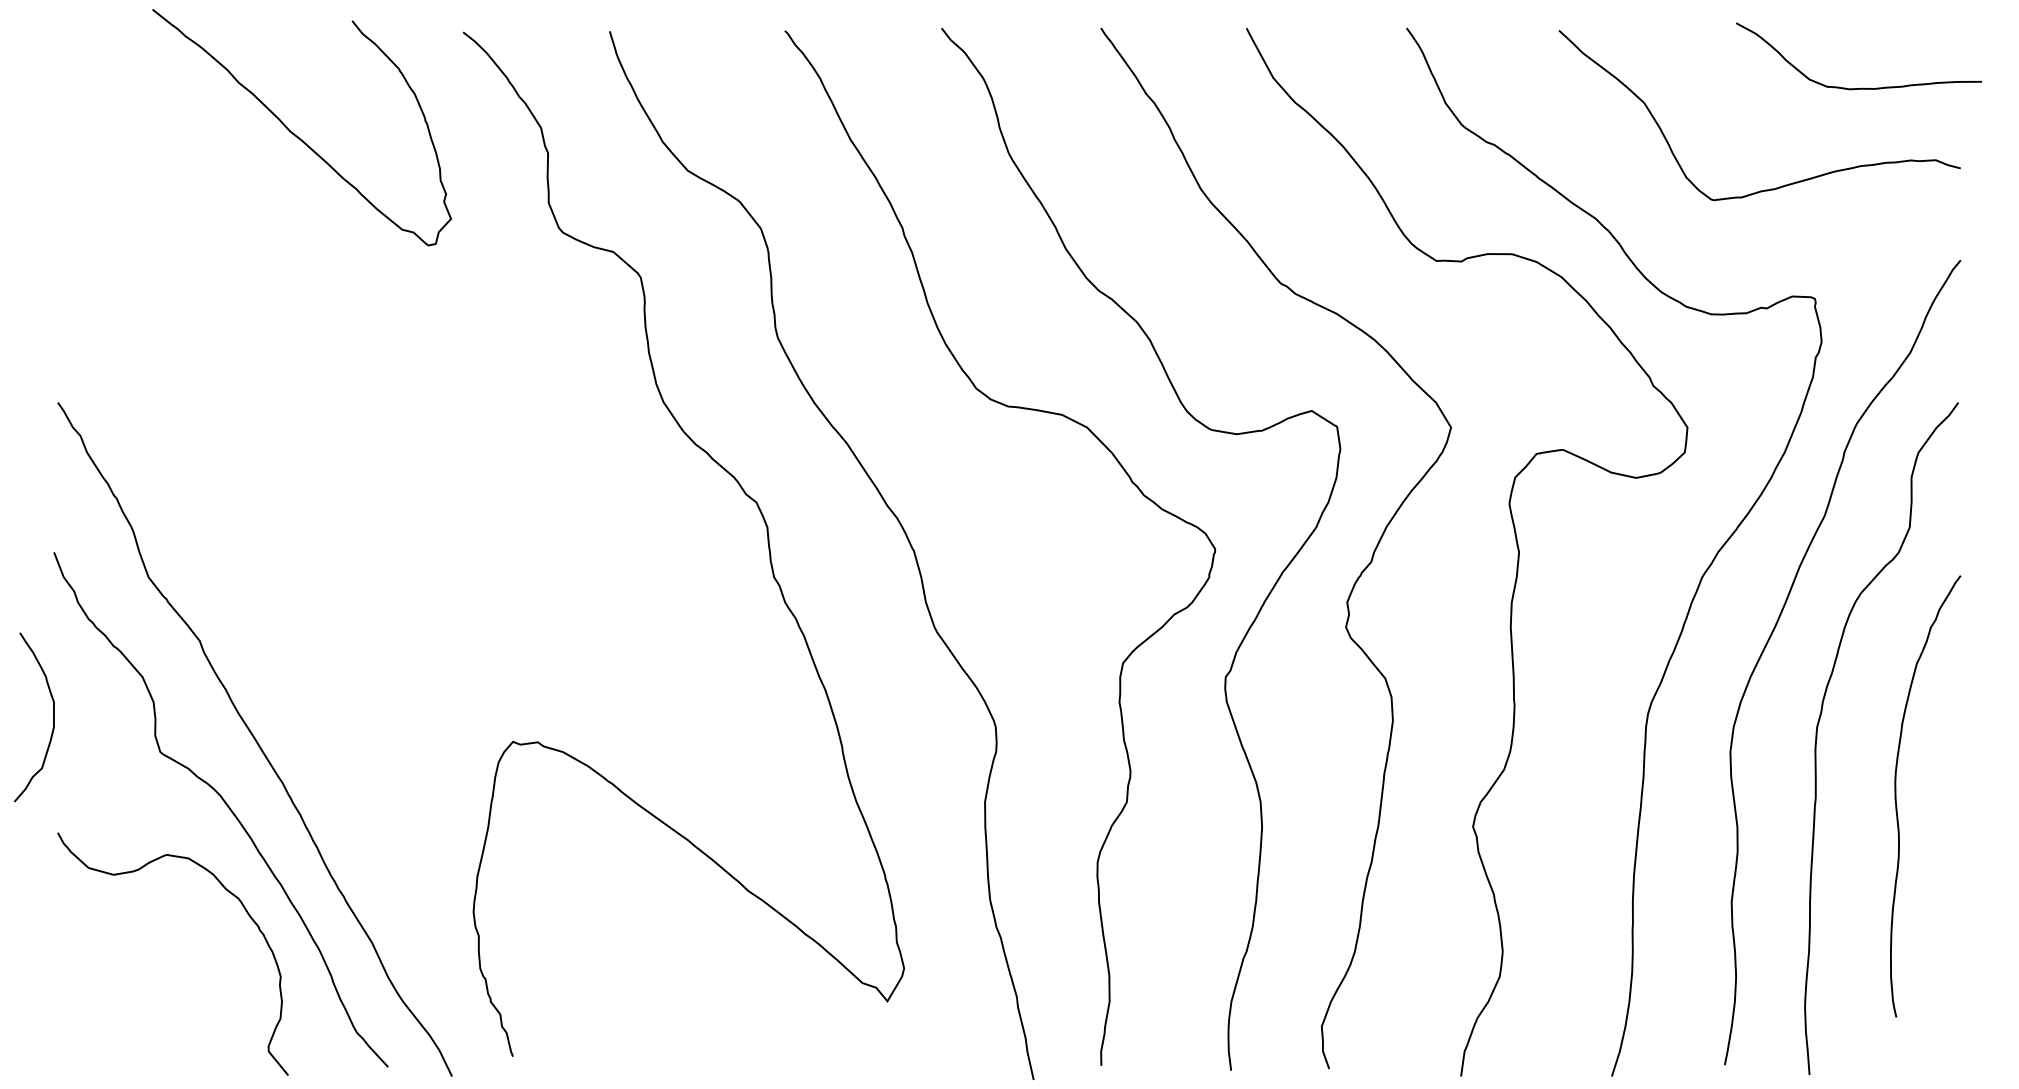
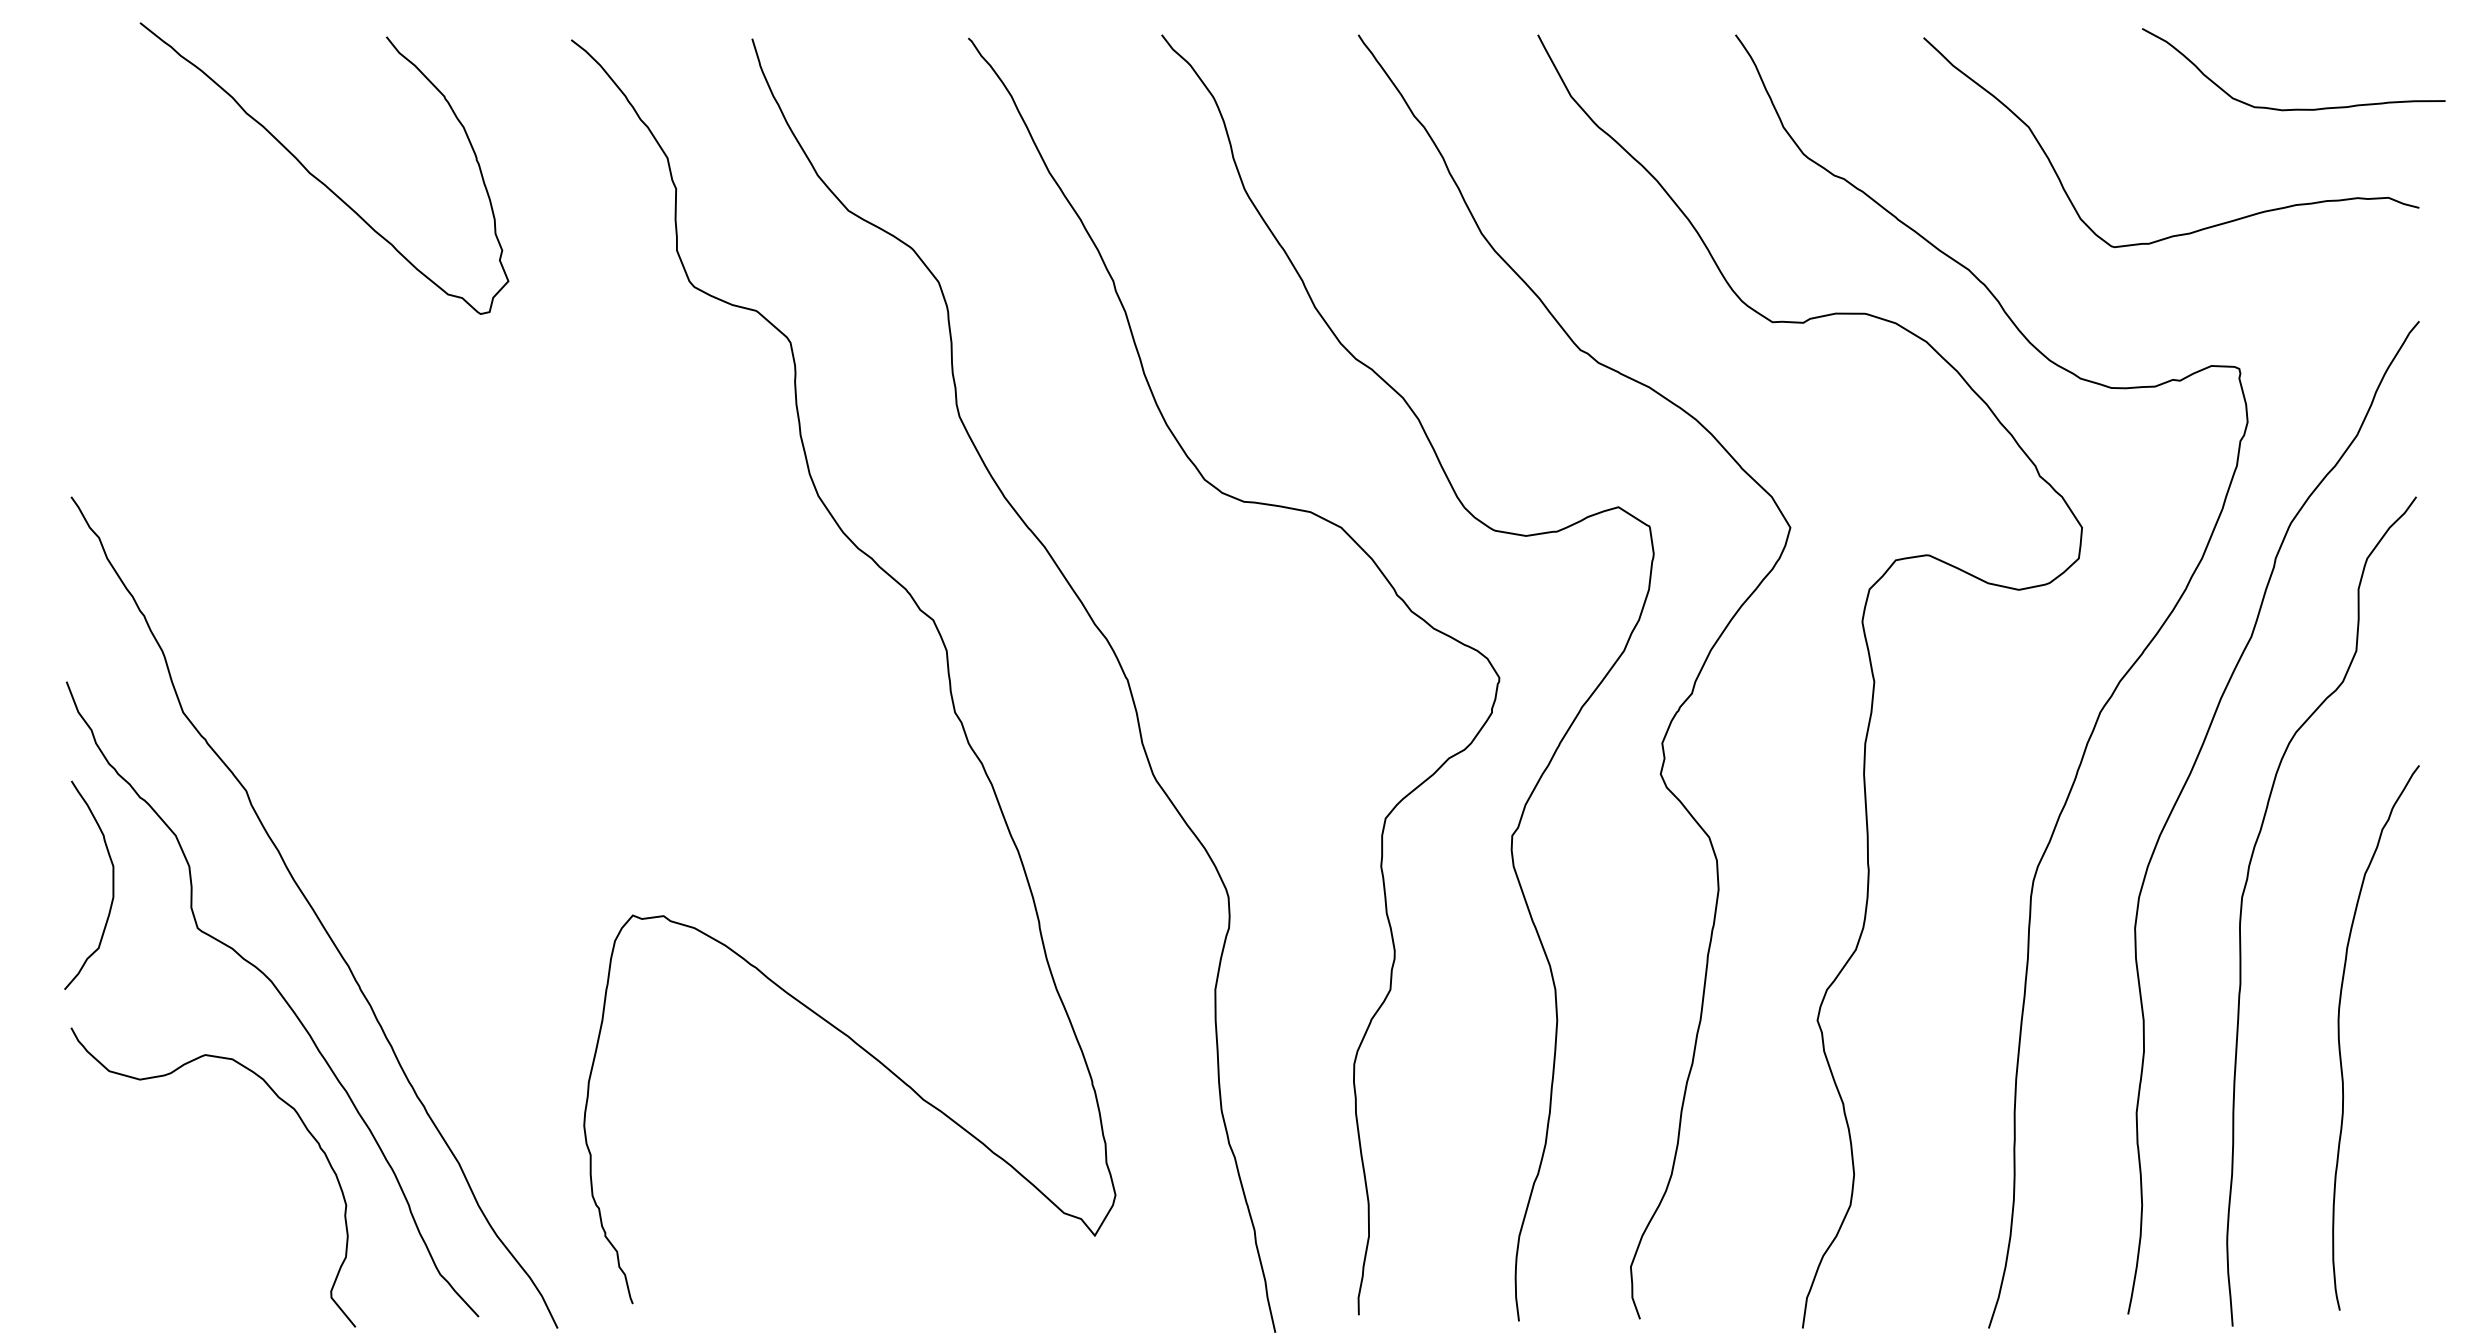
curve: (297, 135) -> (318, 178), moved
curve: (53, 716) -> (112, 884), moved
curve: (1896, 800) -> (2340, 1043), moved

